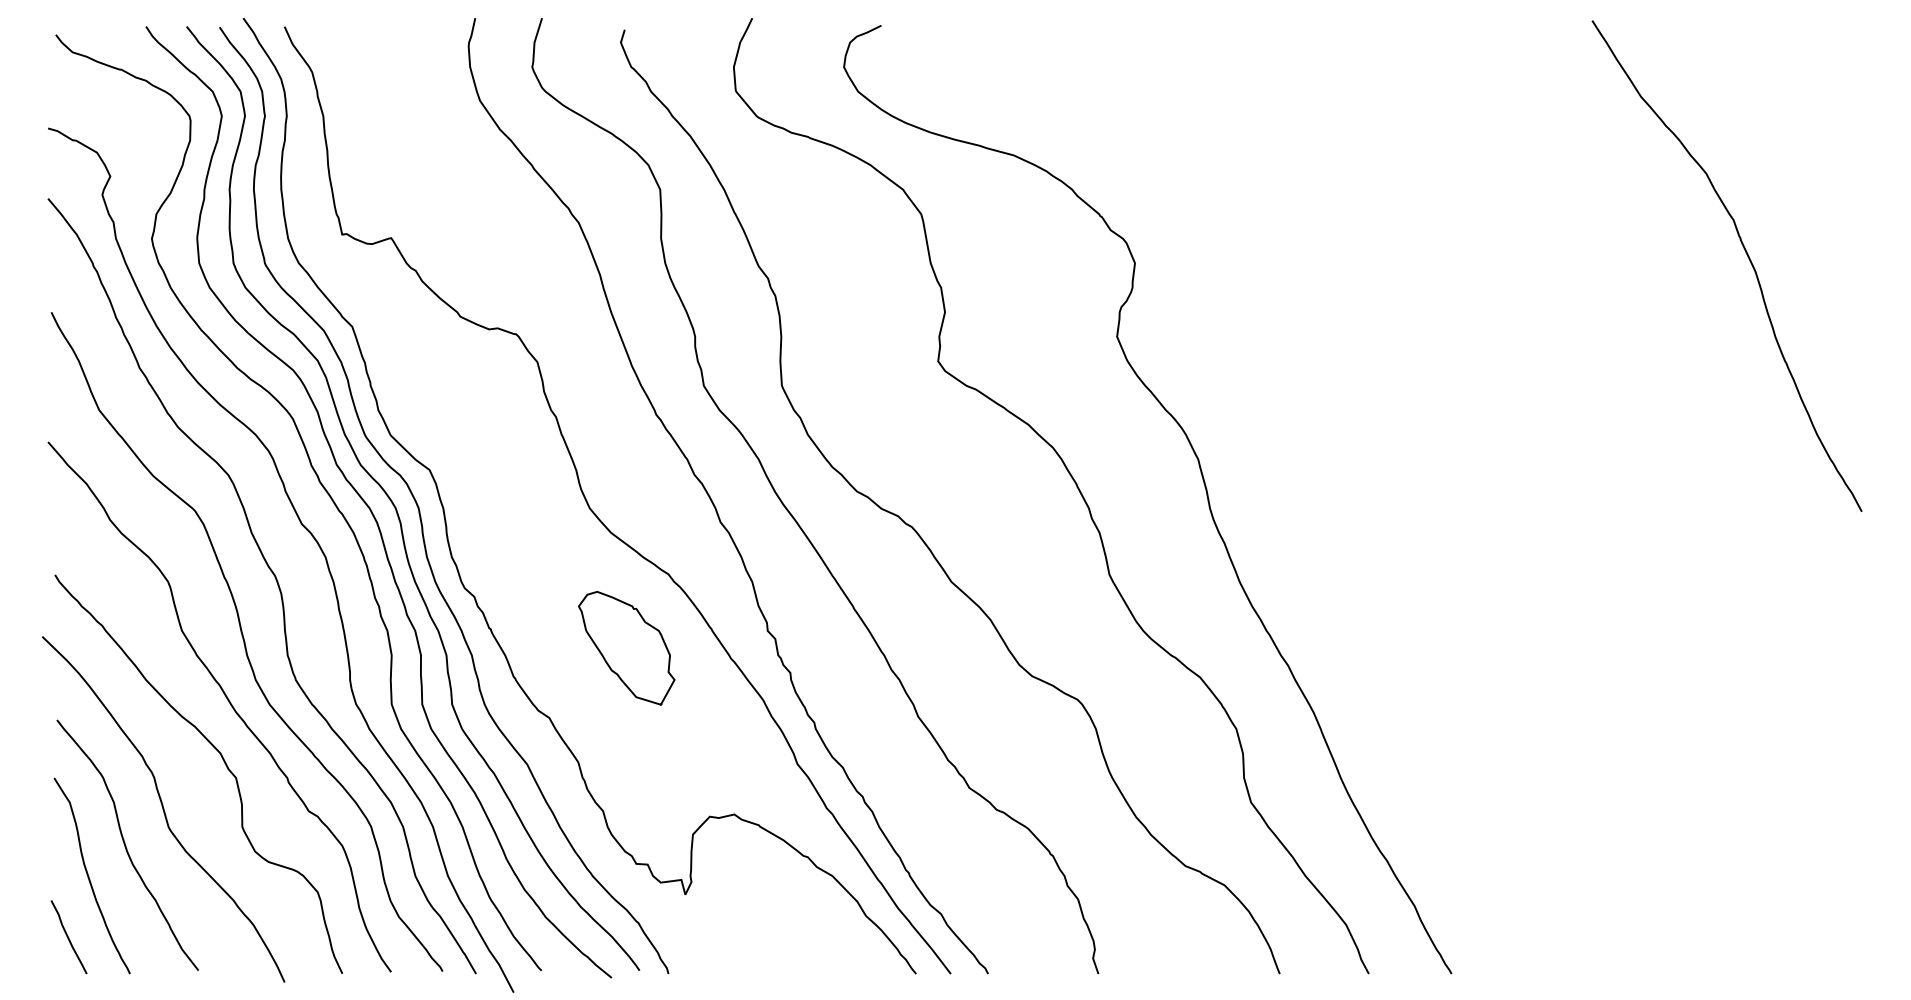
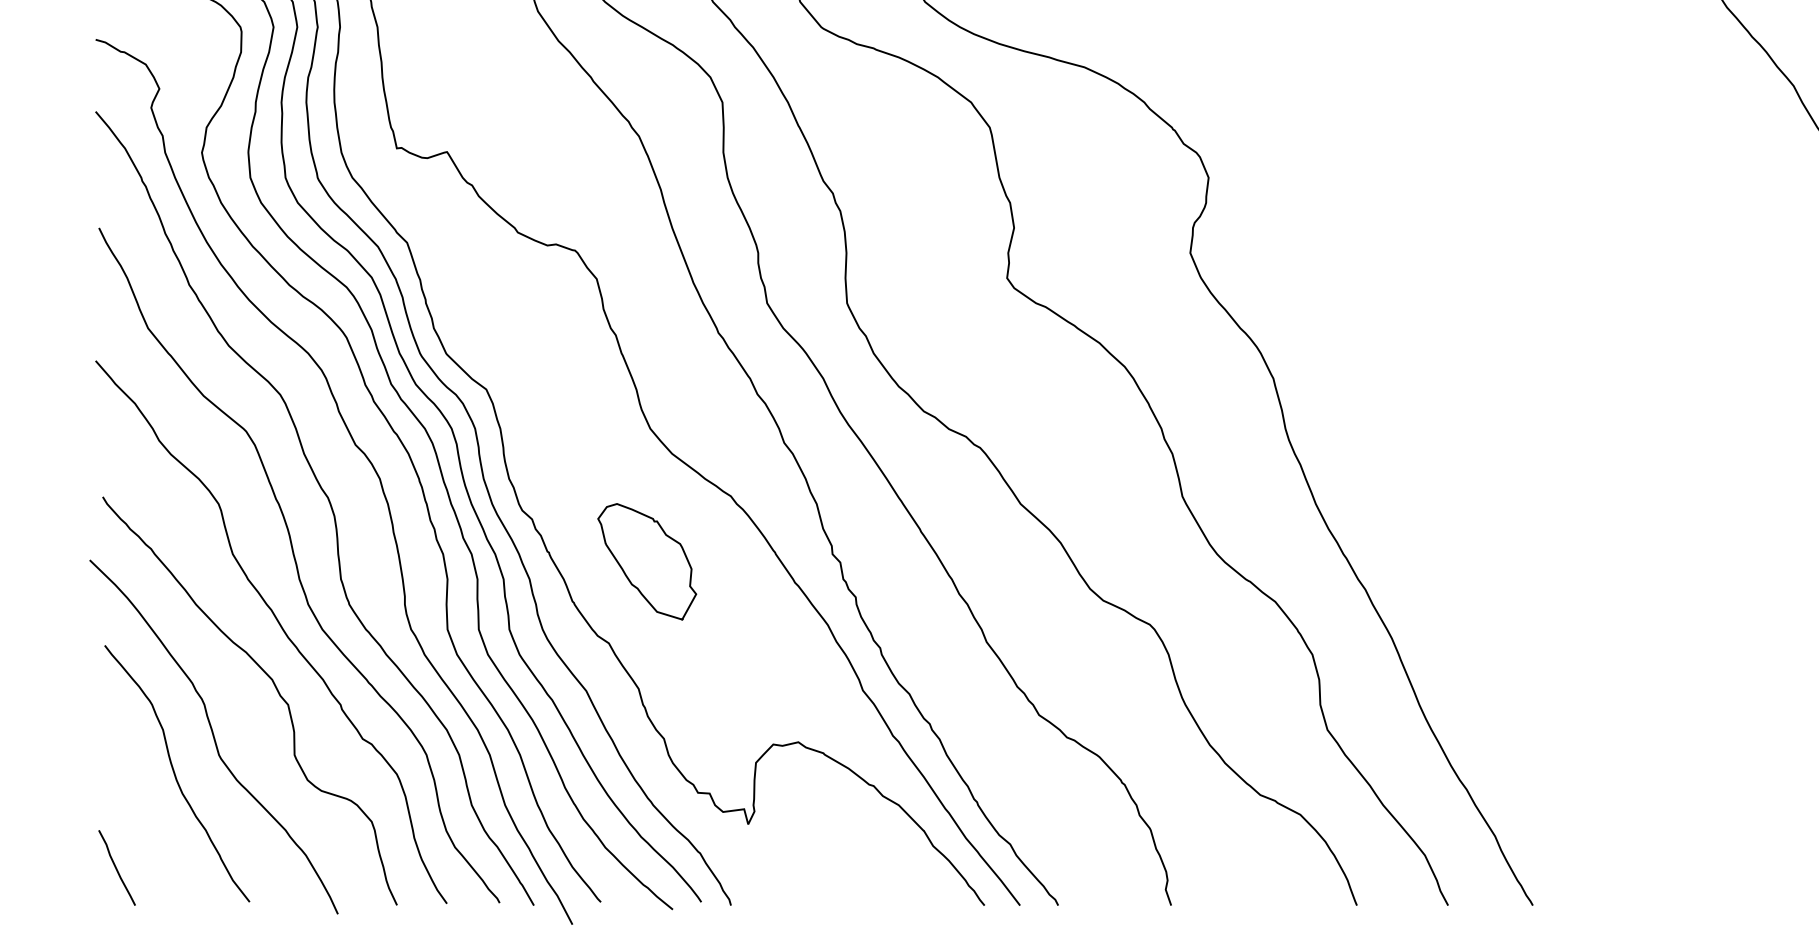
part: (626, 648) -> (646, 562), moved
curve: (89, 876) -> (138, 805), removed

